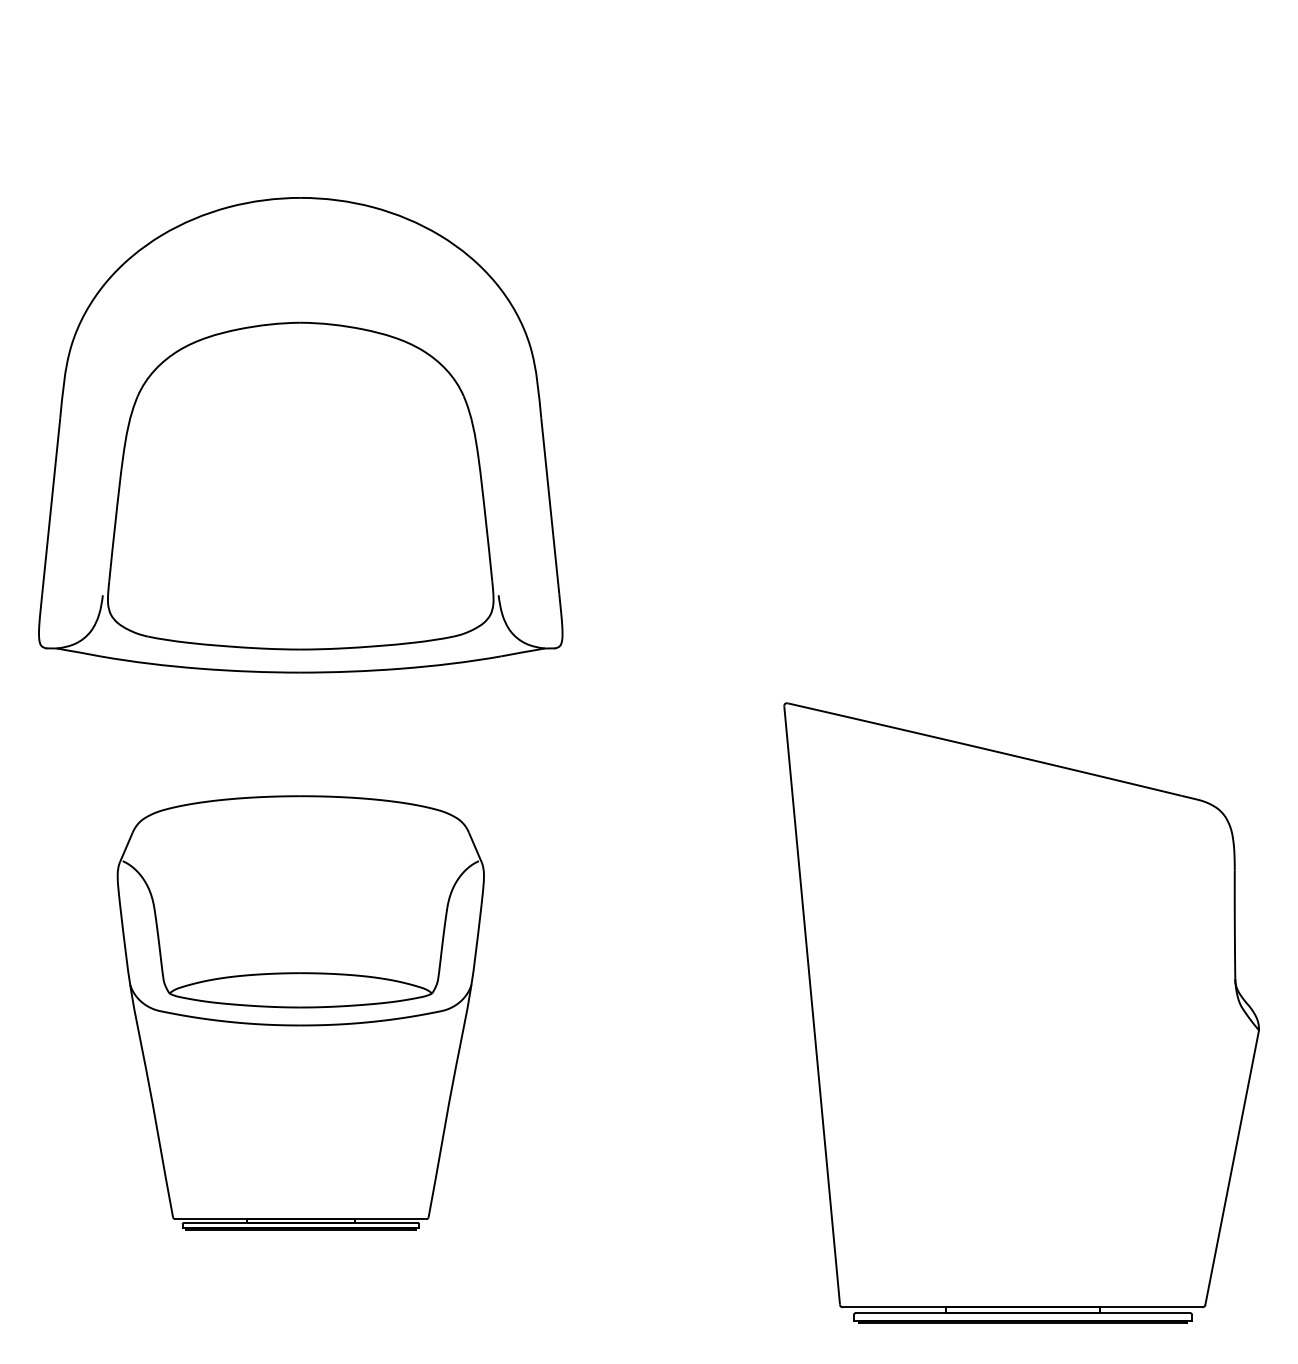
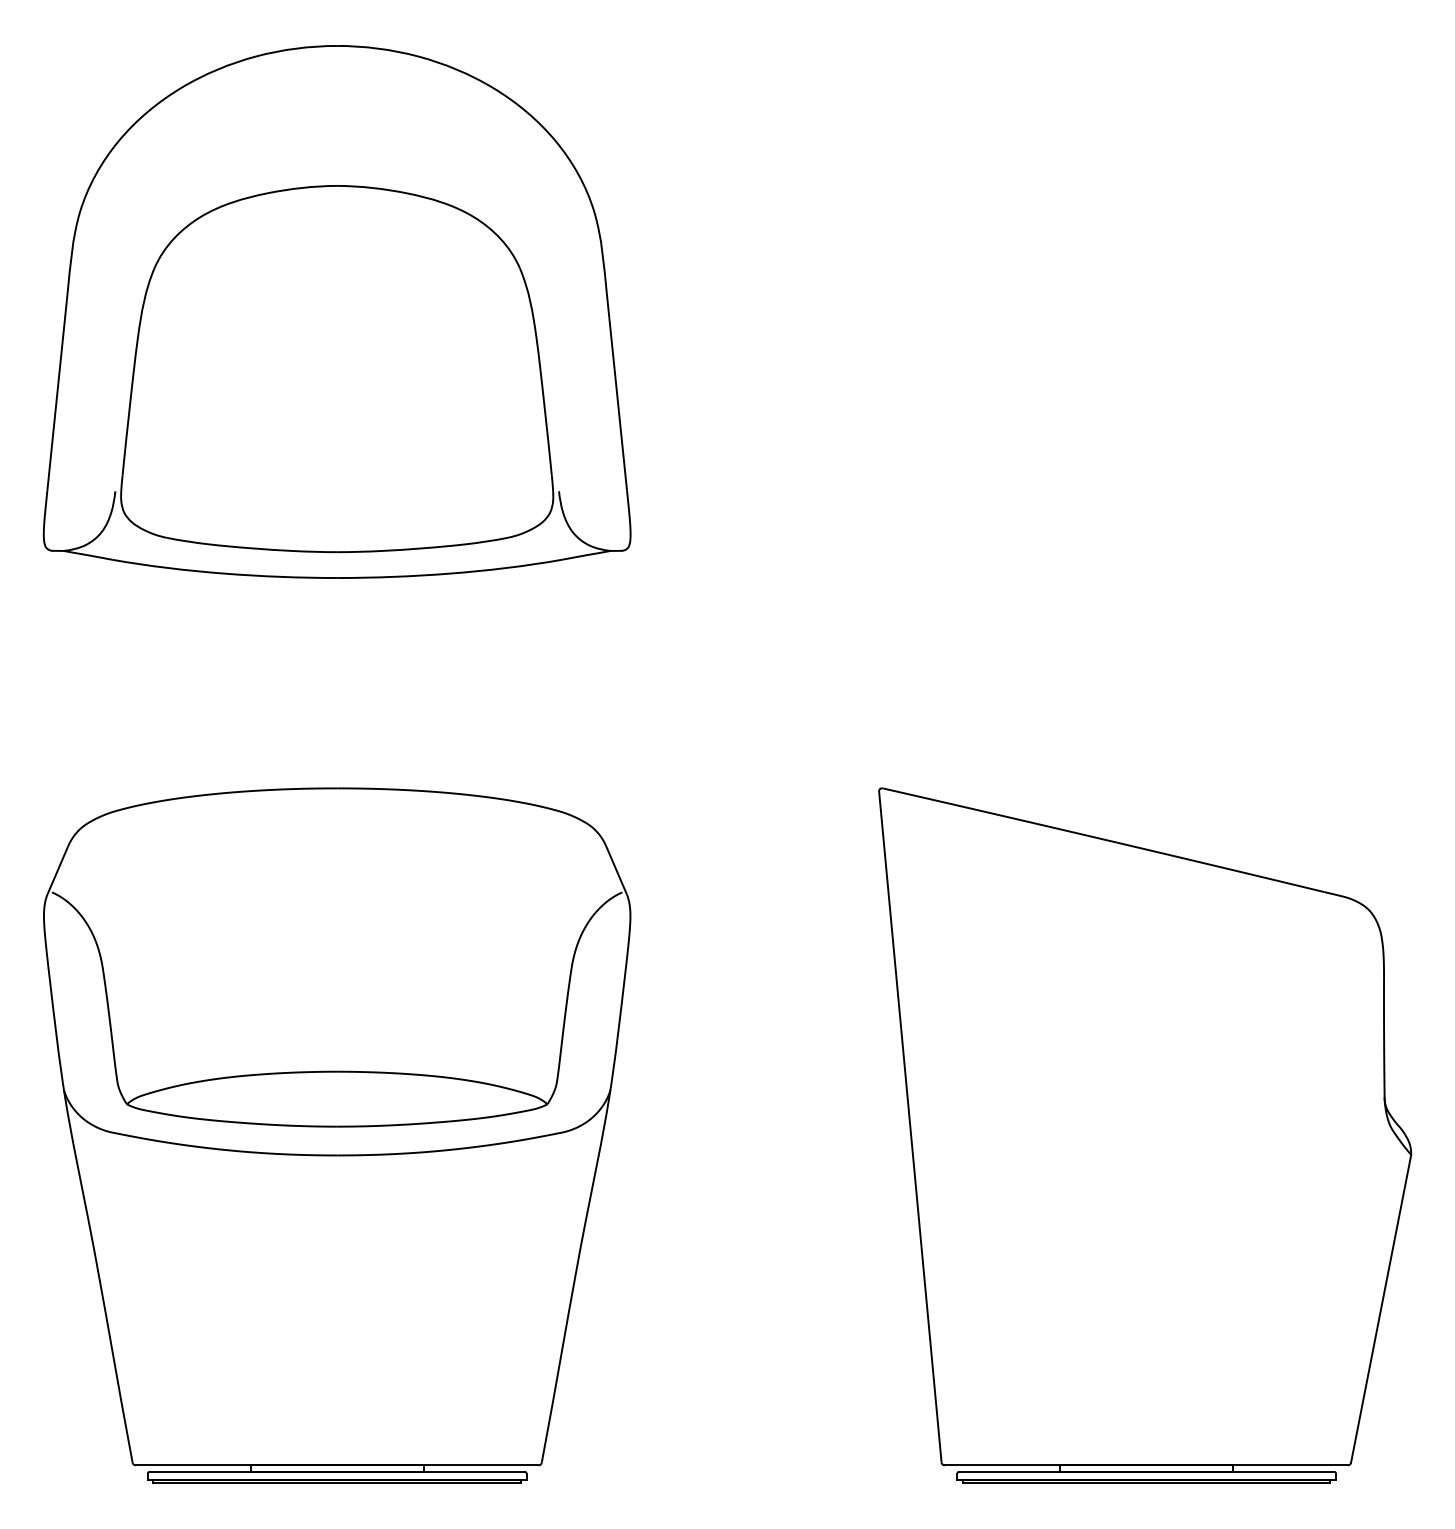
part: (300, 435) -> (336, 312), moved
part: (300, 1012) -> (336, 1134), size x1.43

